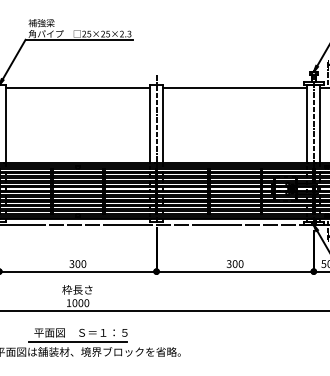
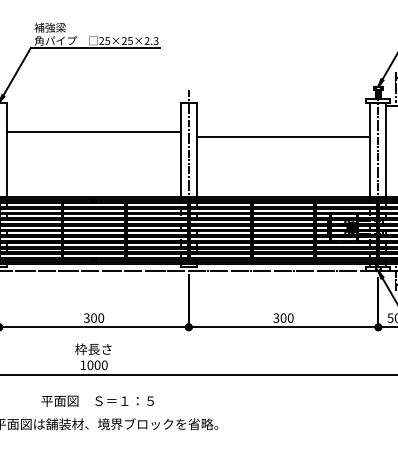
line: (77, 87) -> (93, 131), moved
line: (235, 87) -> (283, 136), moved
line: (77, 342) -> (93, 412), removed

